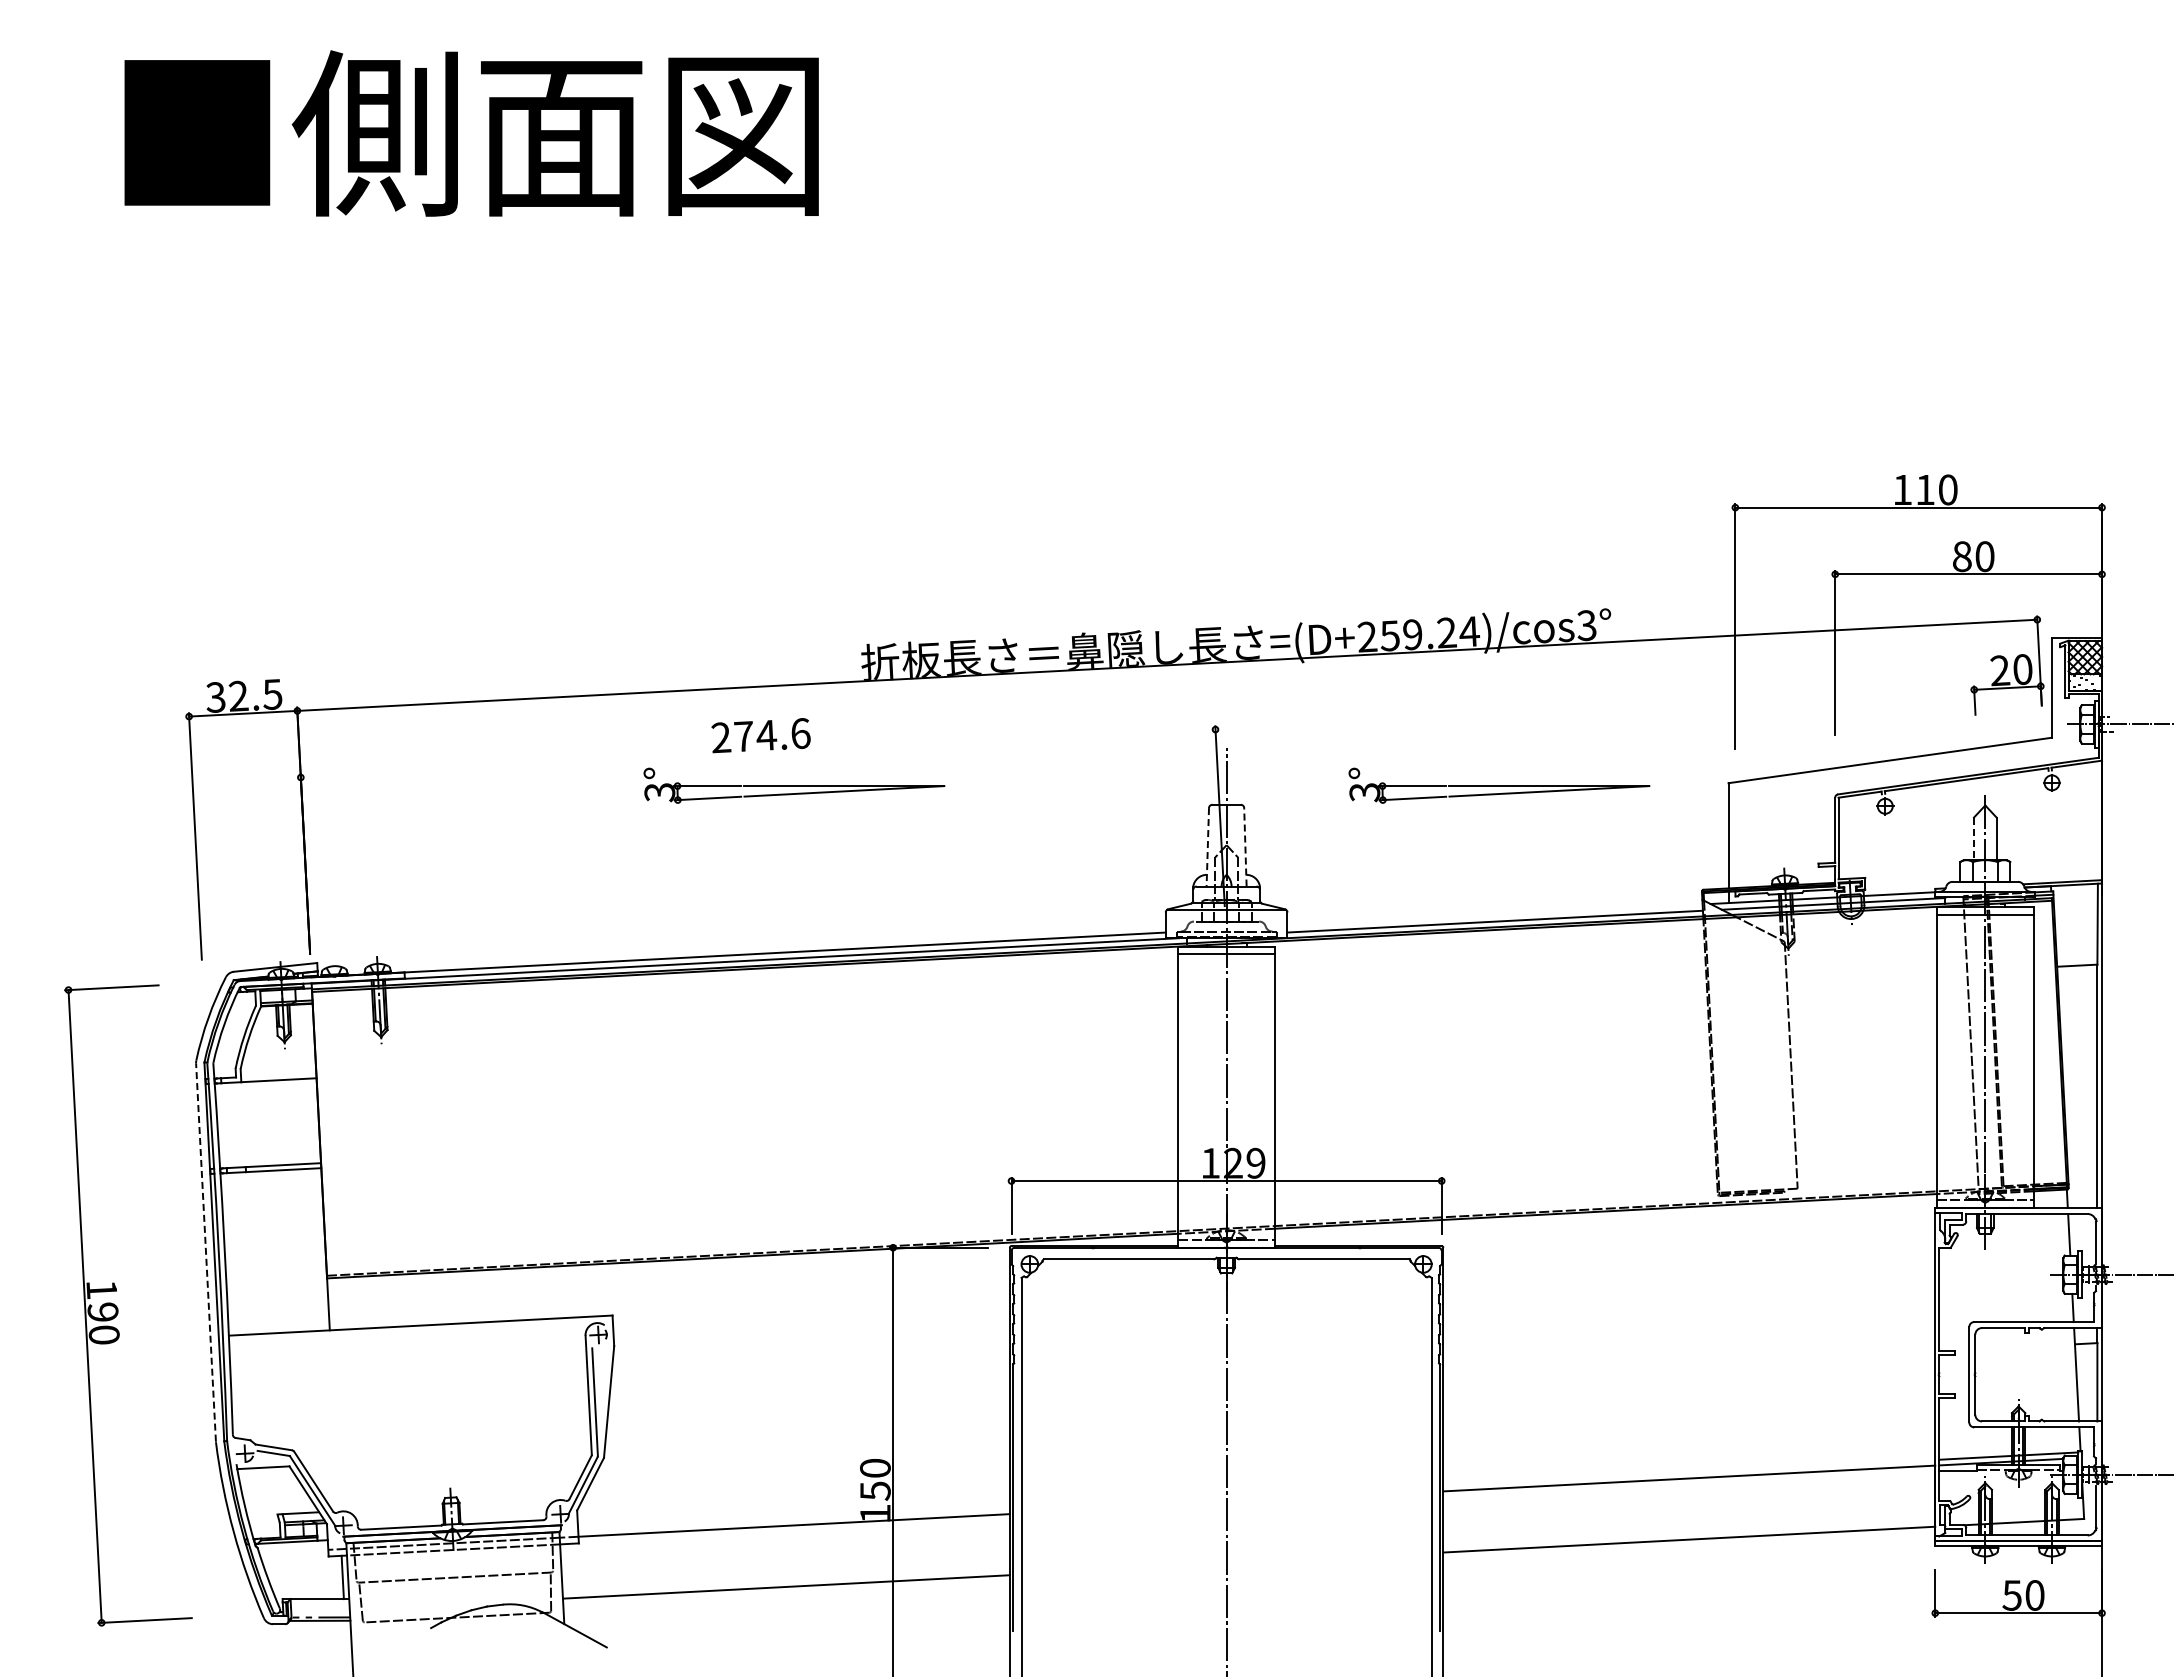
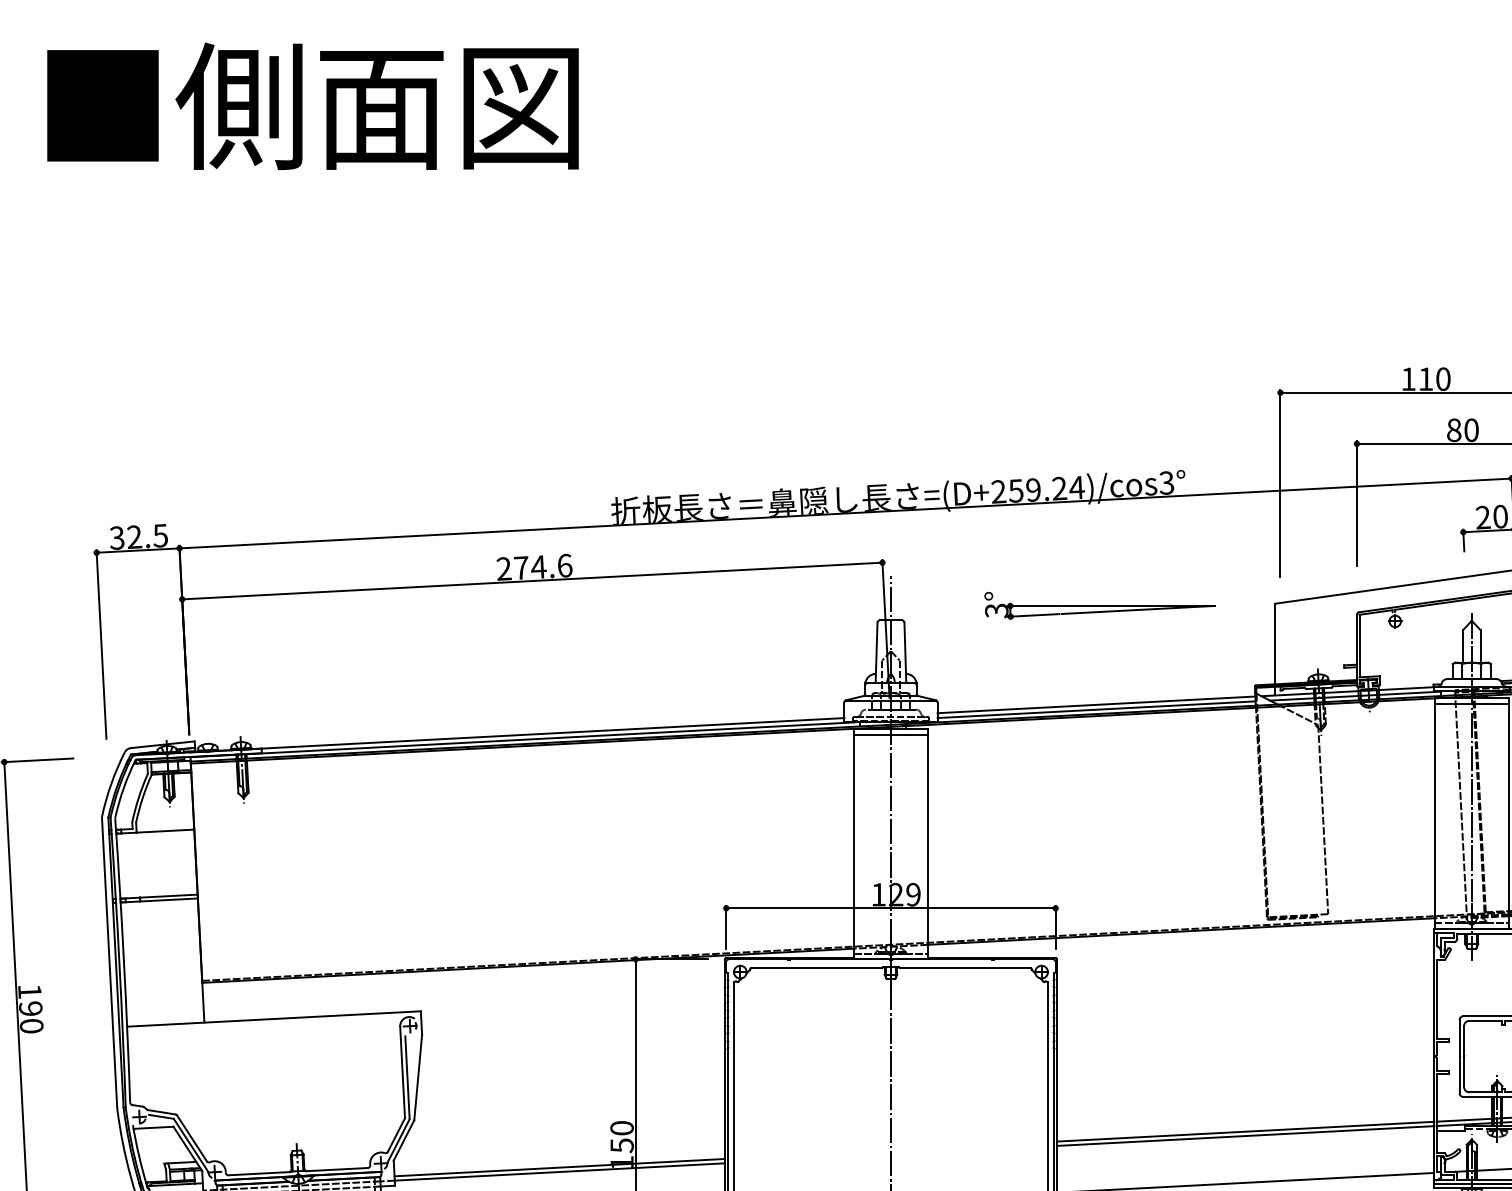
line: (757, 753) -> (531, 580), added
part: (794, 785) -> (560, 605), removed
line: (1973, 839) -> (1462, 646), dashed -> solid
line: (1245, 846) -> (905, 652), dashed -> solid
line: (1207, 847) -> (876, 652), dashed -> solid
line: (1494, 915) -> (1096, 705), added
line: (205, 1251) -> (109, 962), dashed -> solid
line: (1689, 1472) -> (1245, 1131), added
line: (793, 1519) -> (559, 1167), added

